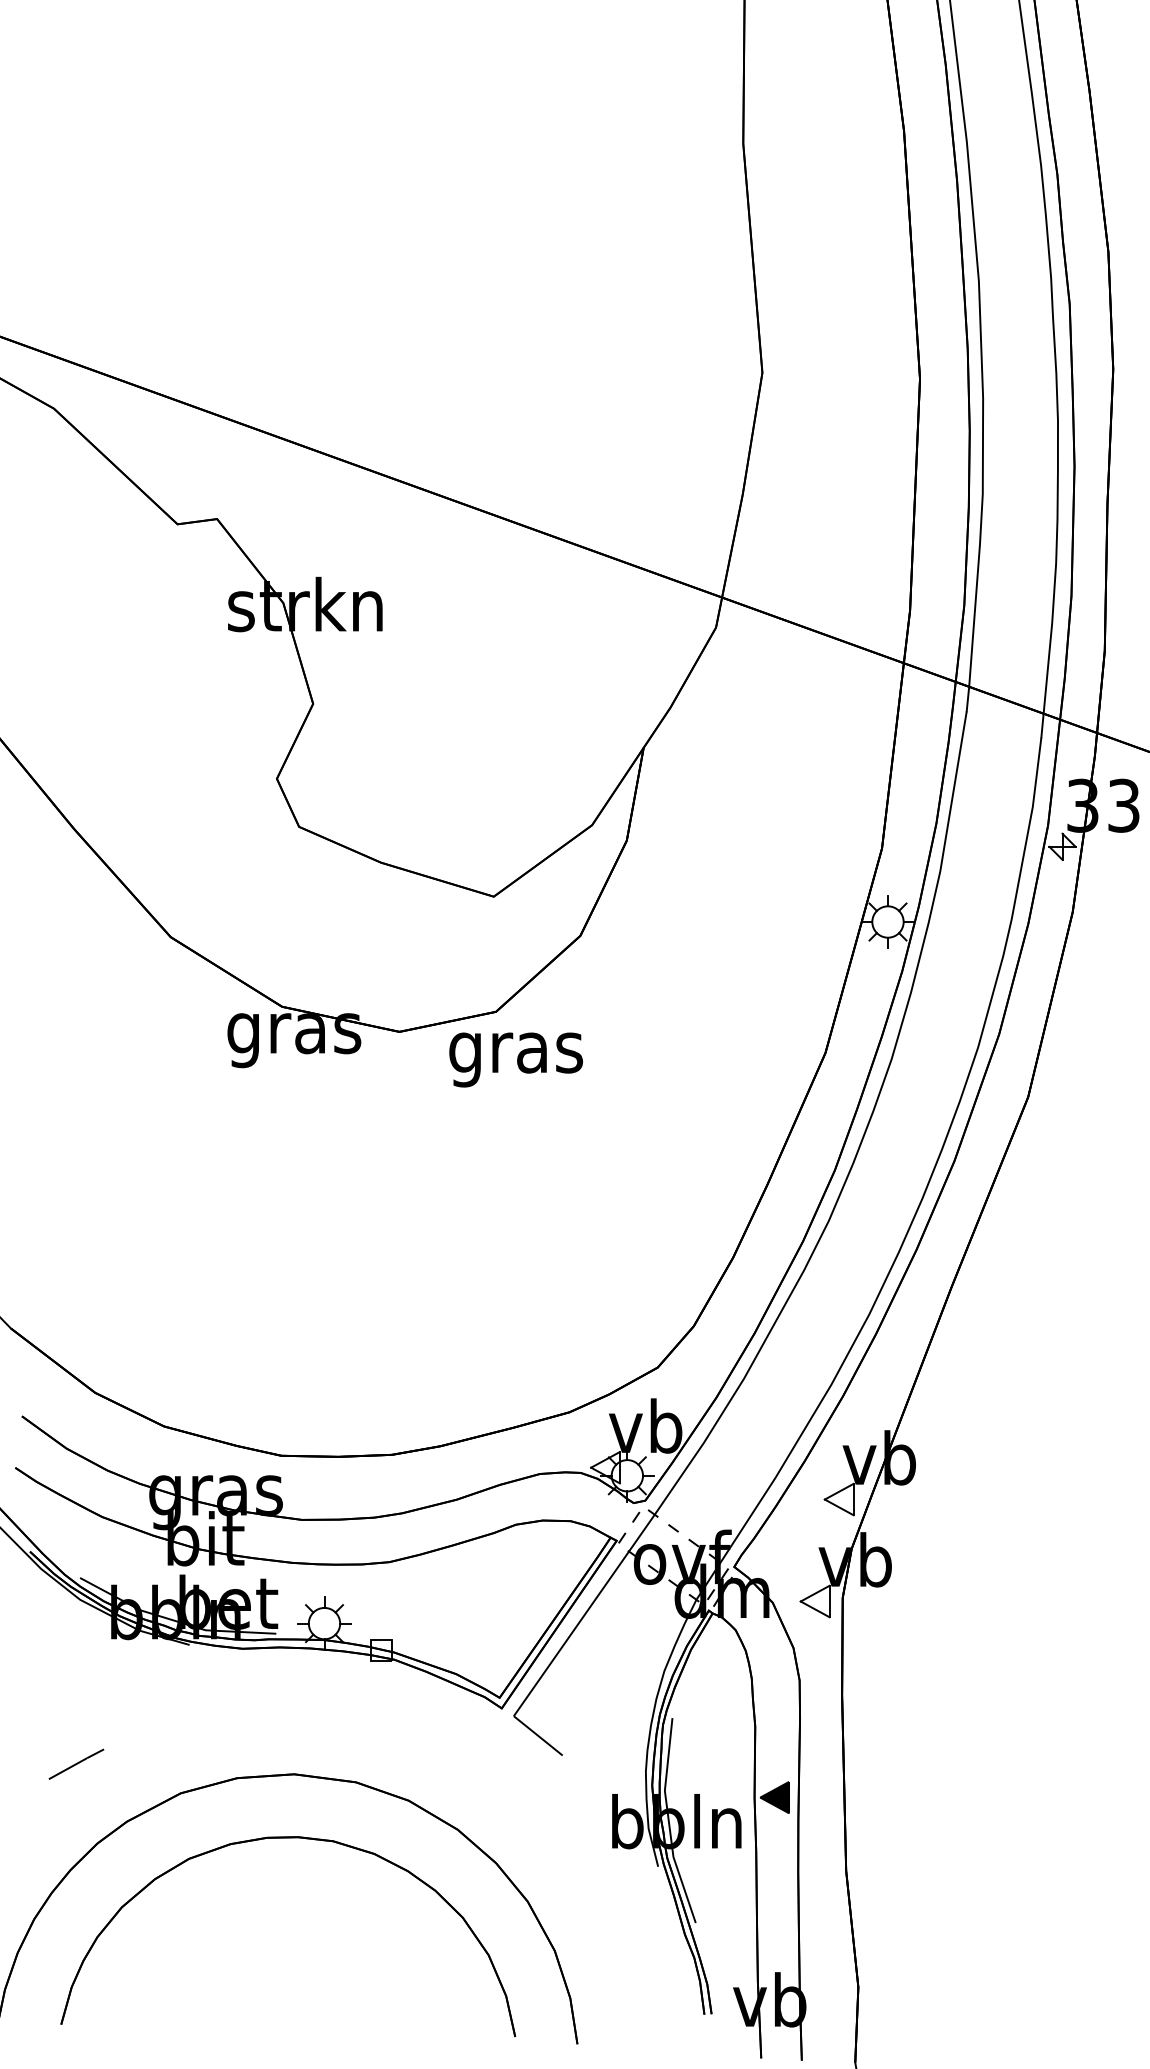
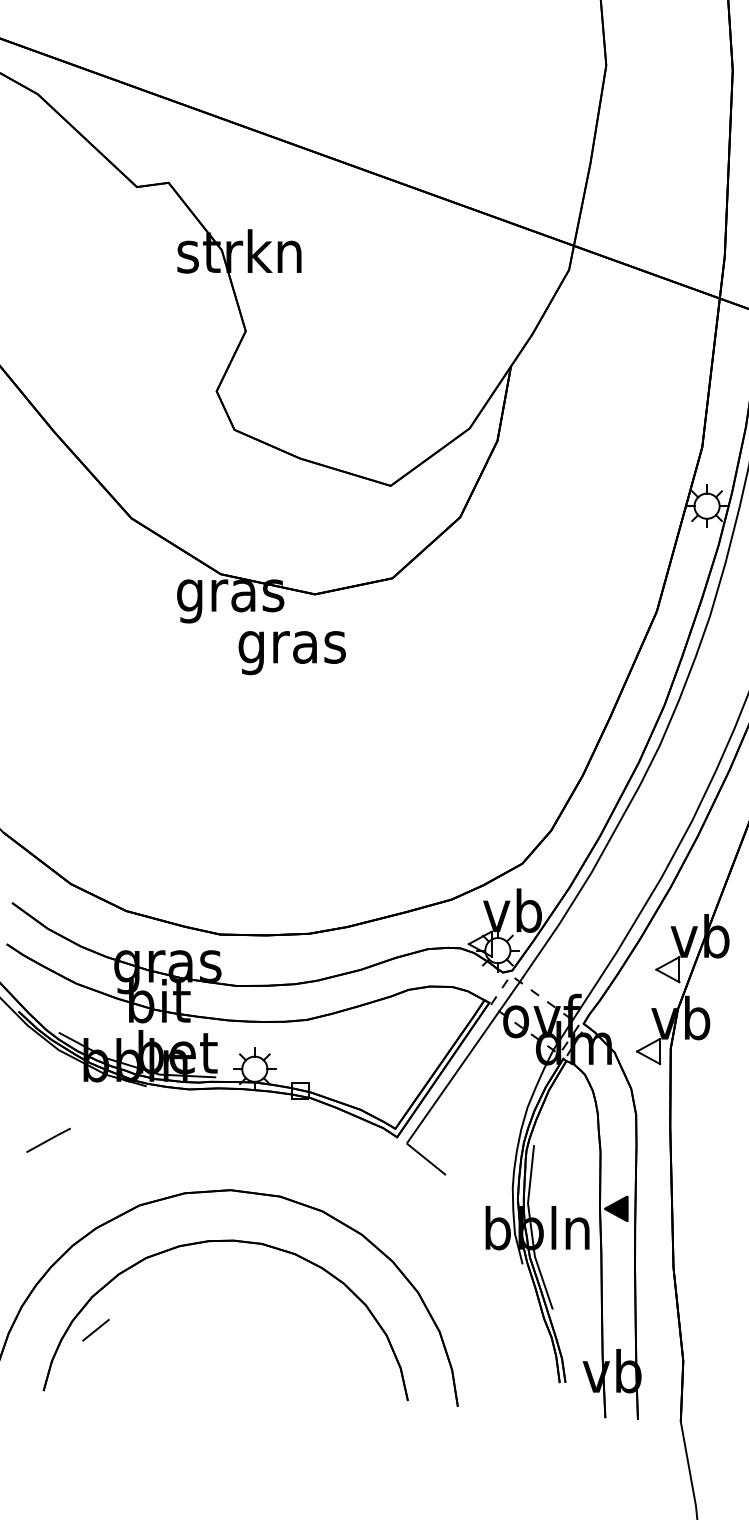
text: (515, 1059) -> (291, 652), moved
line: (76, 1763) -> (48, 1139), moved
line: (126, 1948) -> (95, 1329), added

